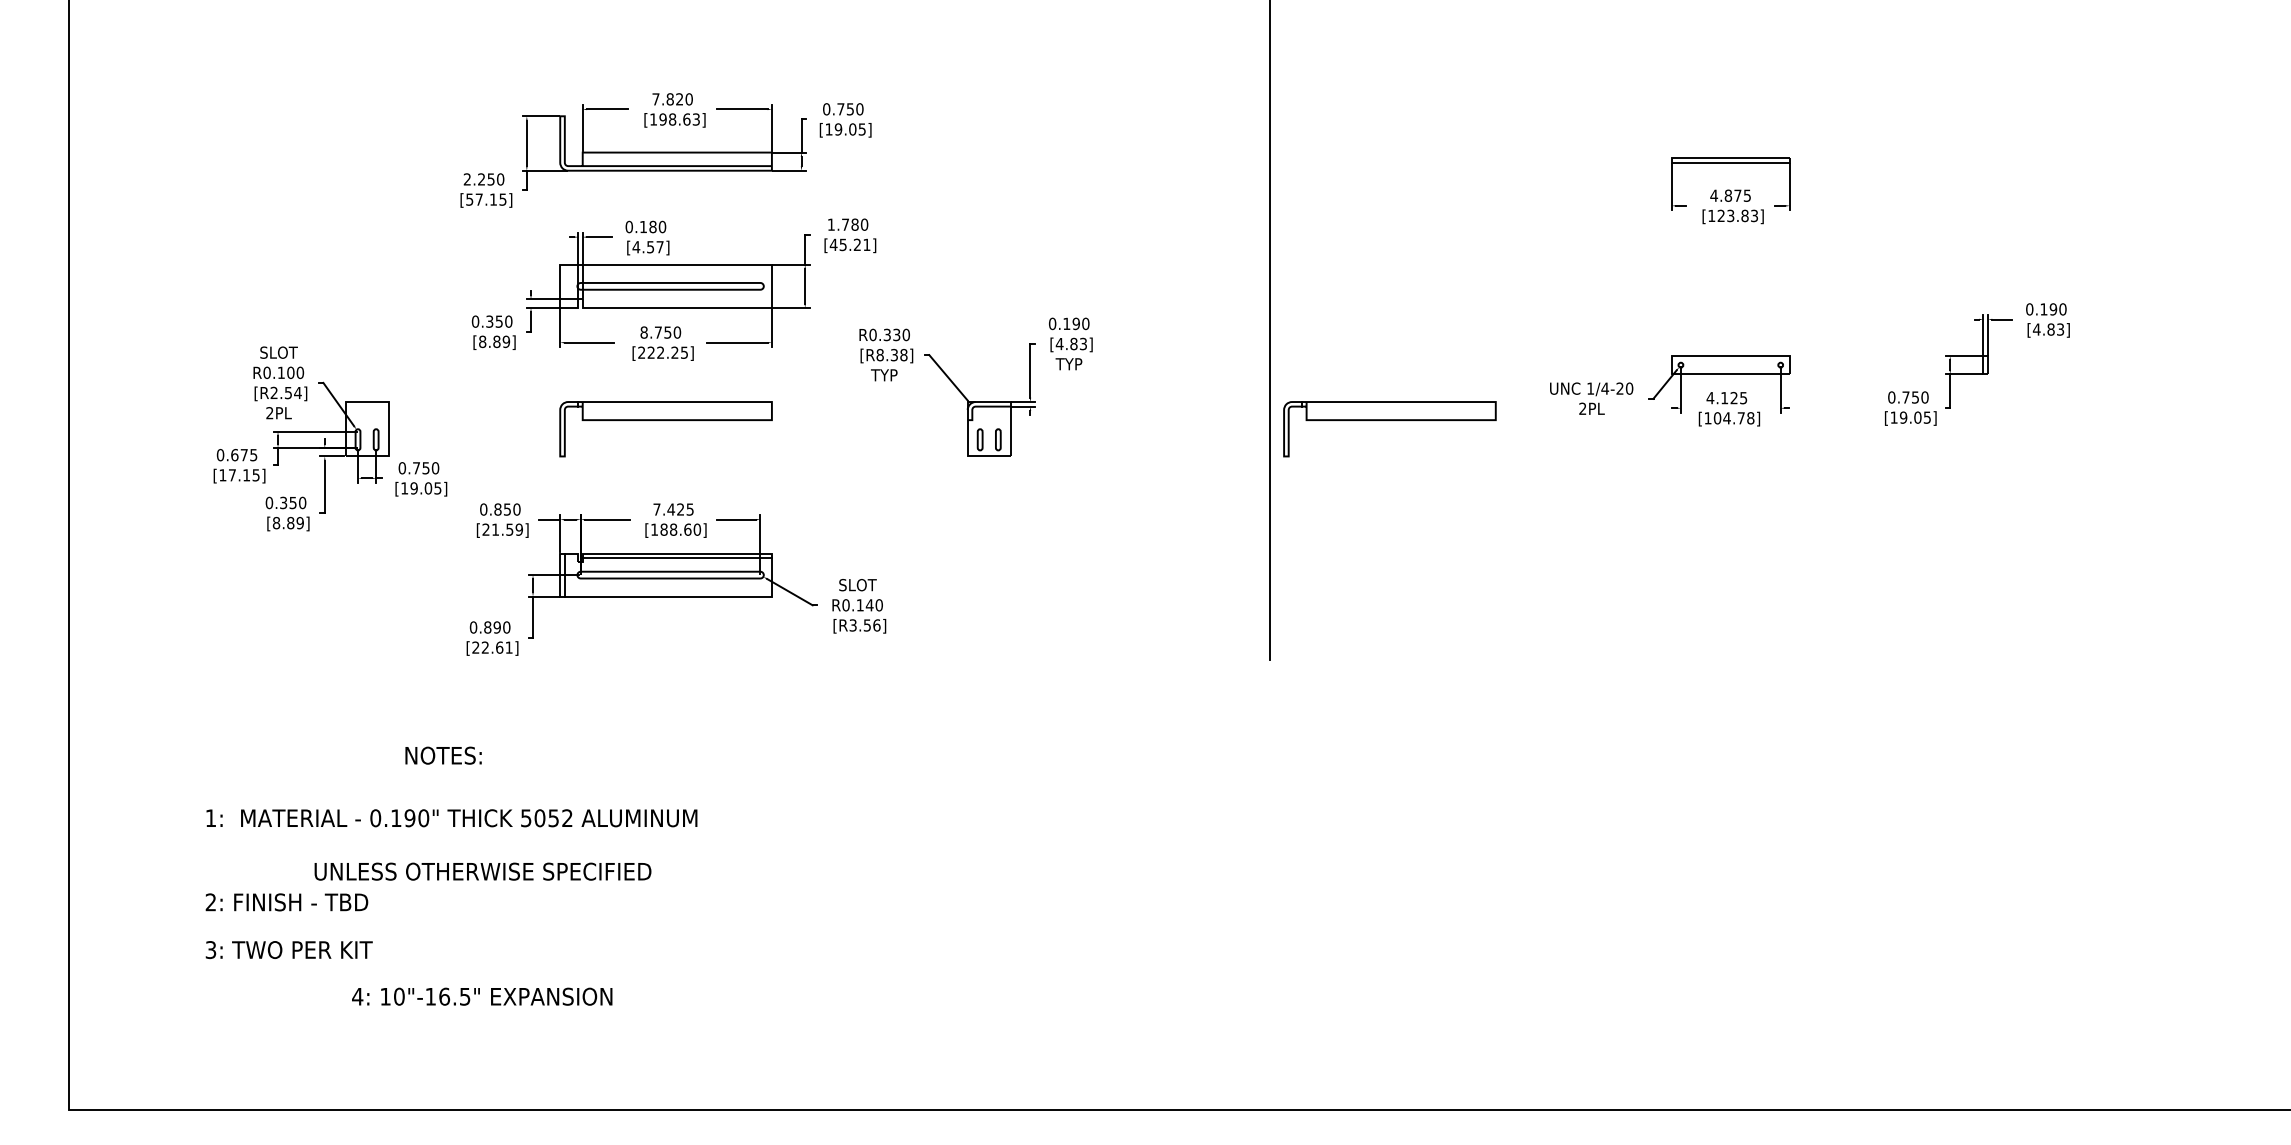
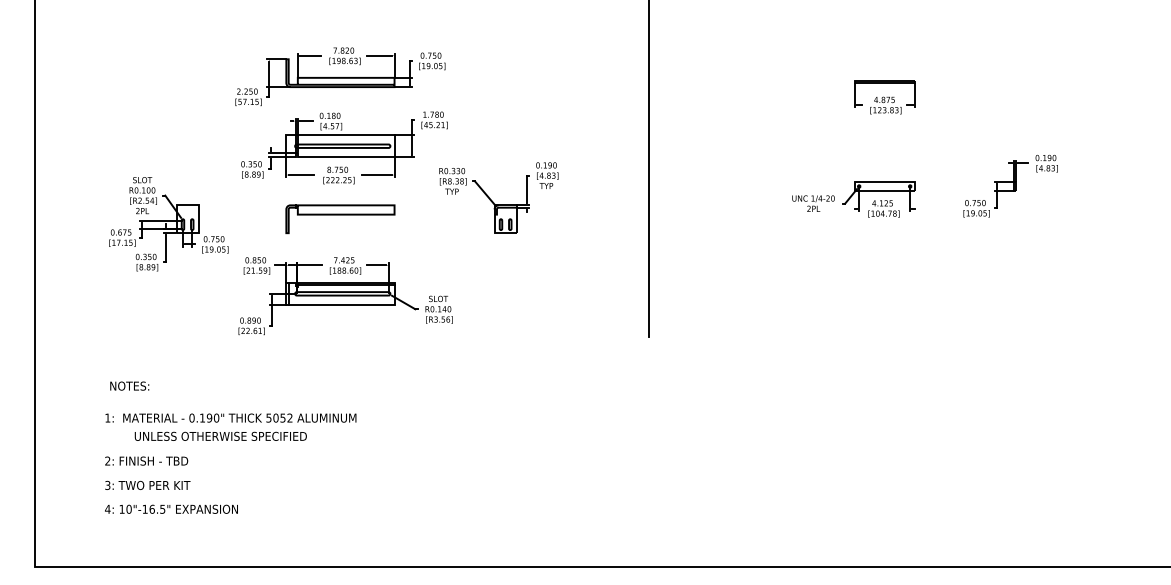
part: (1390, 429) -> (710, 219), removed
text: (443, 754) -> (129, 385), moved
text: (482, 869) -> (220, 435), moved
text: (482, 995) -> (171, 508), moved

